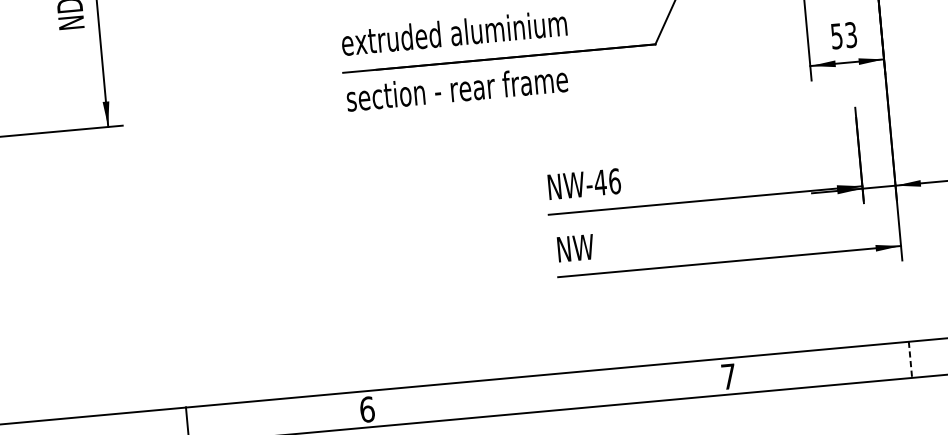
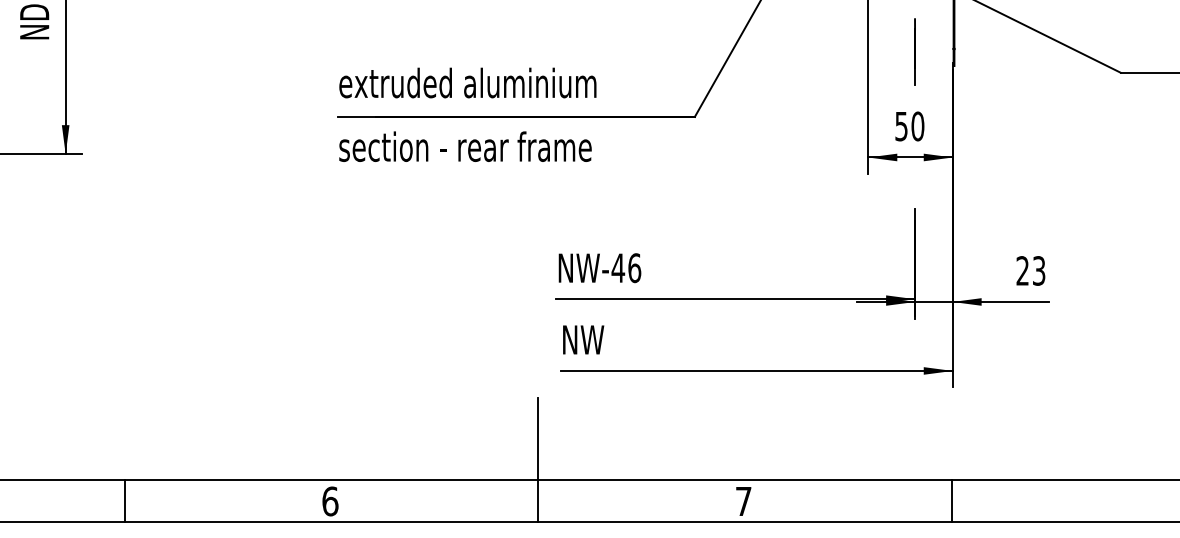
text: (850, 35) -> (917, 126), 53 -> 50
line: (545, 356) -> (538, 459), added
line: (910, 360) -> (951, 501), dashed -> solid

